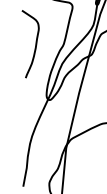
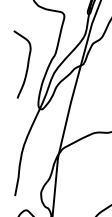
curve: (35, 44) -> (27, 64), moved

